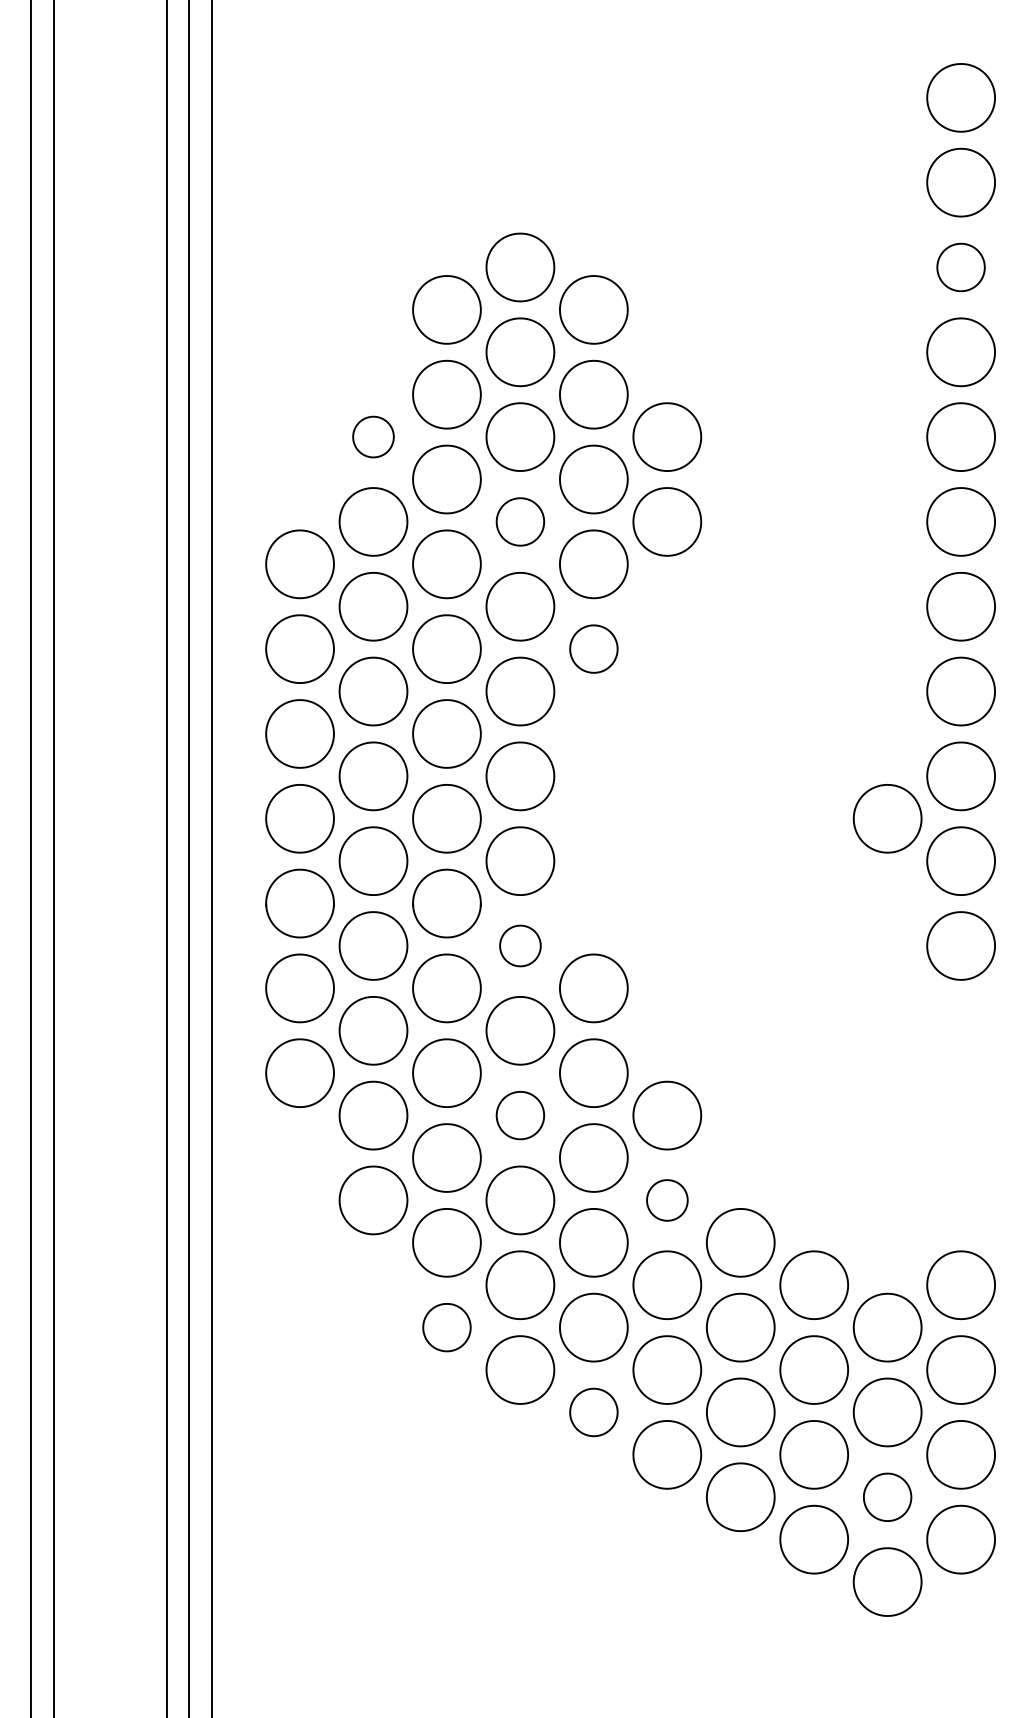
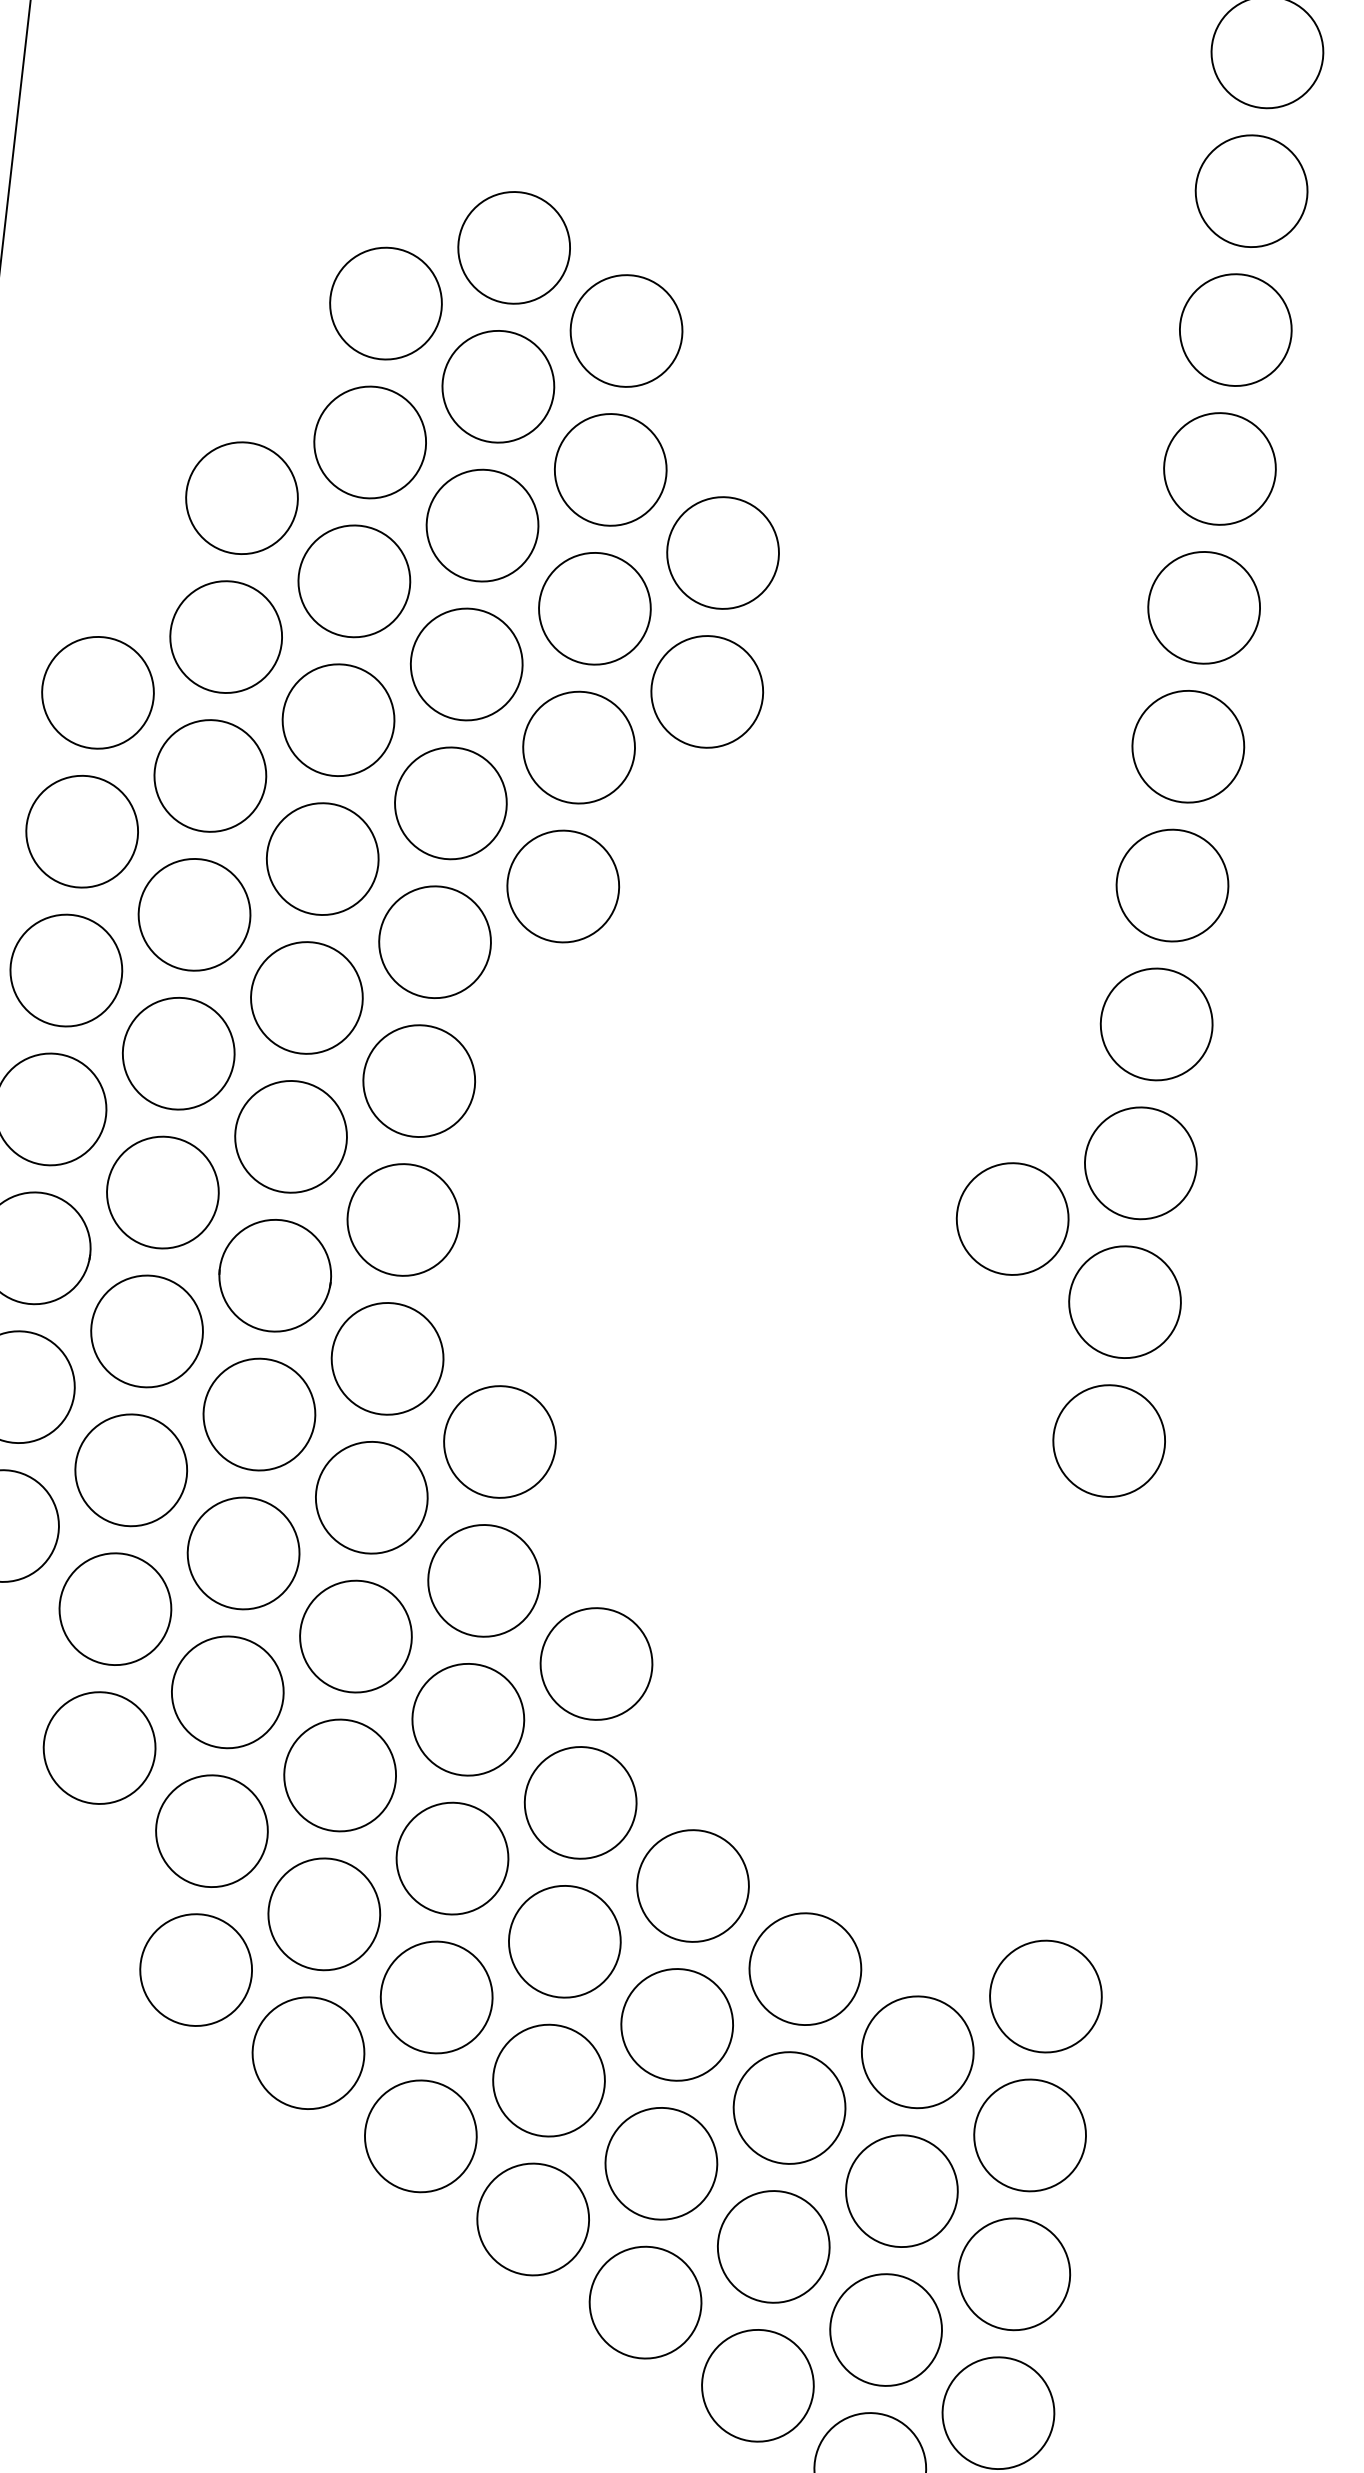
part: (960, 267) -> (1234, 329), size x1.43
part: (373, 436) -> (242, 497), size x1.67
part: (520, 521) -> (466, 663), size x1.43
part: (593, 648) -> (562, 885), size x1.43
part: (520, 945) -> (387, 1358), size x1.67
part: (520, 1115) -> (356, 1636), size x1.43
part: (667, 1200) -> (580, 1803), size x1.67
part: (446, 1327) -> (195, 1969), size x1.43
part: (593, 1412) -> (420, 2136), size x1.43
part: (887, 1497) -> (885, 2330), size x1.43

